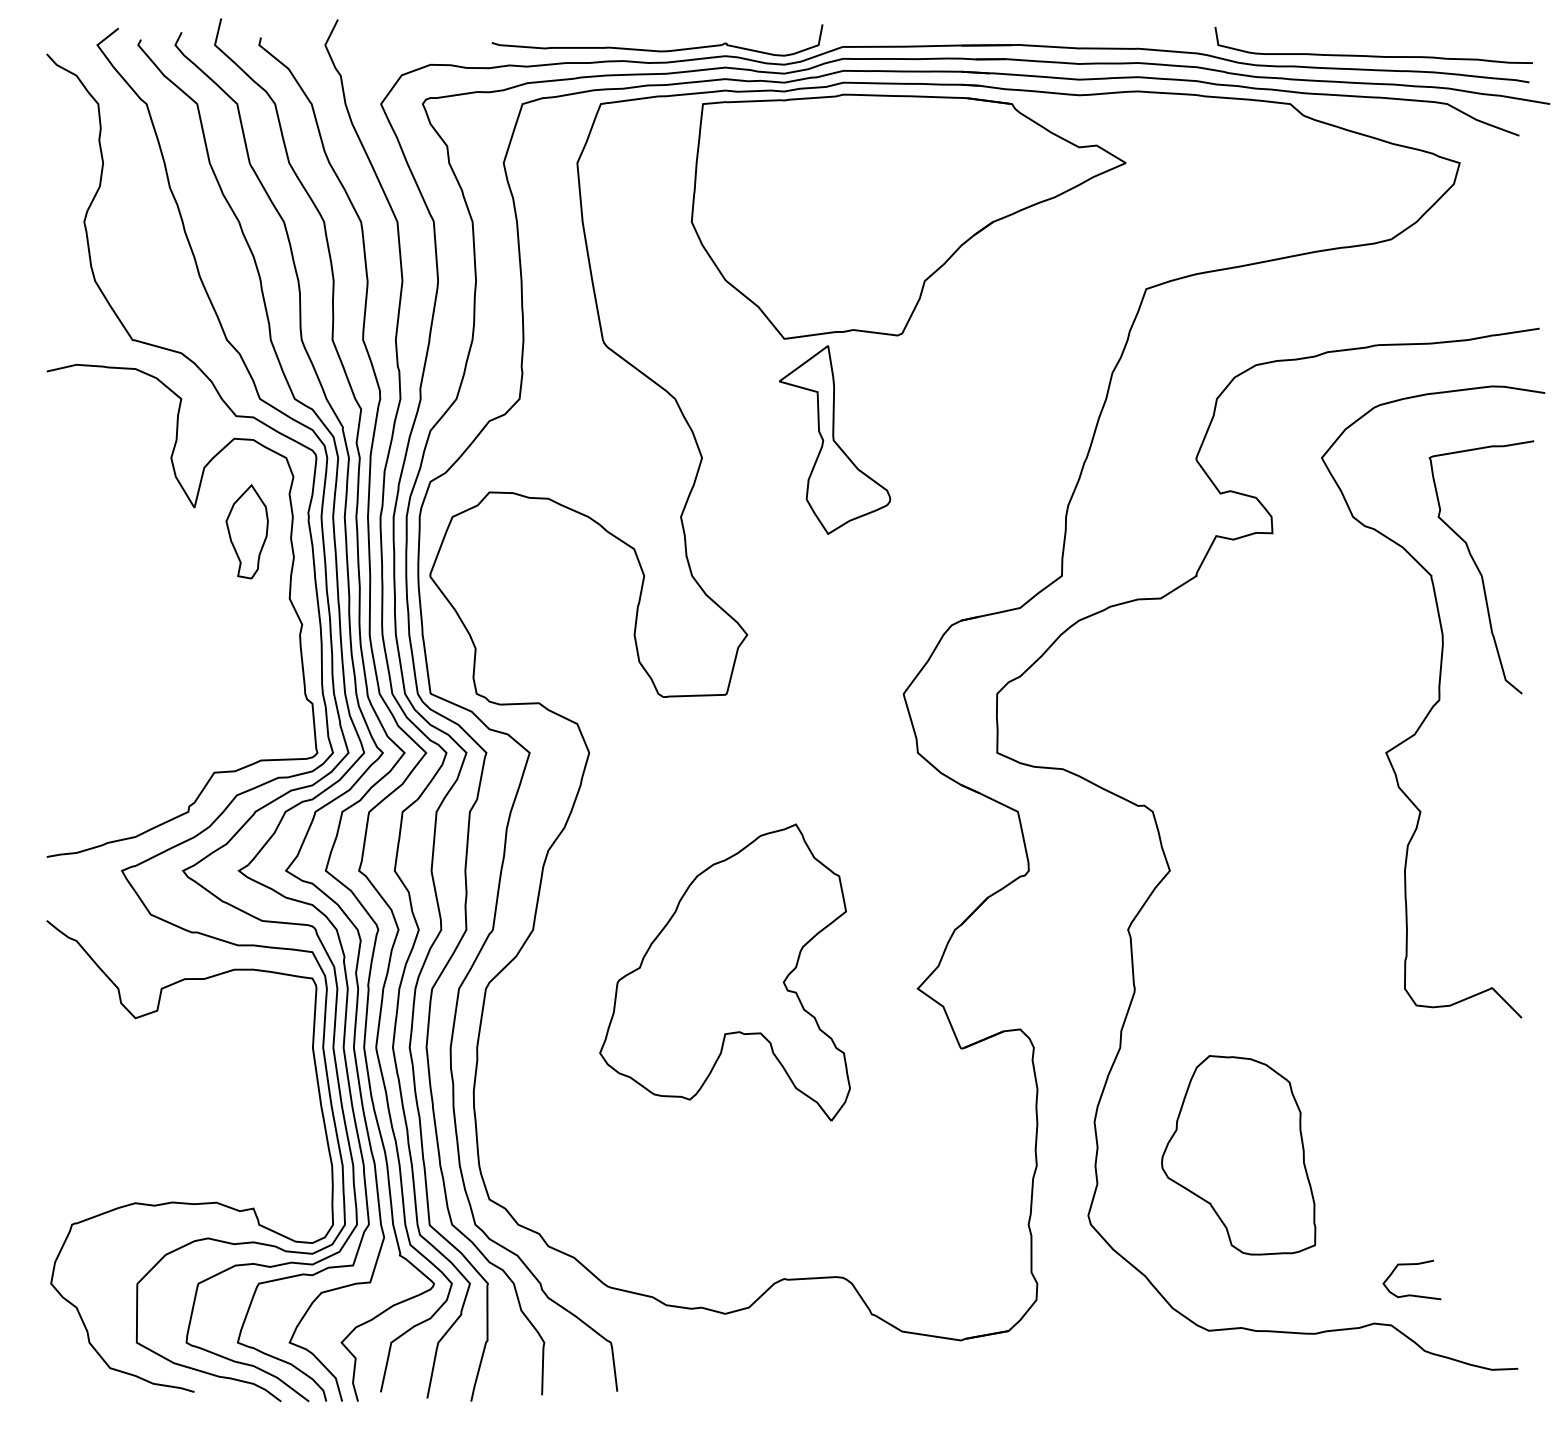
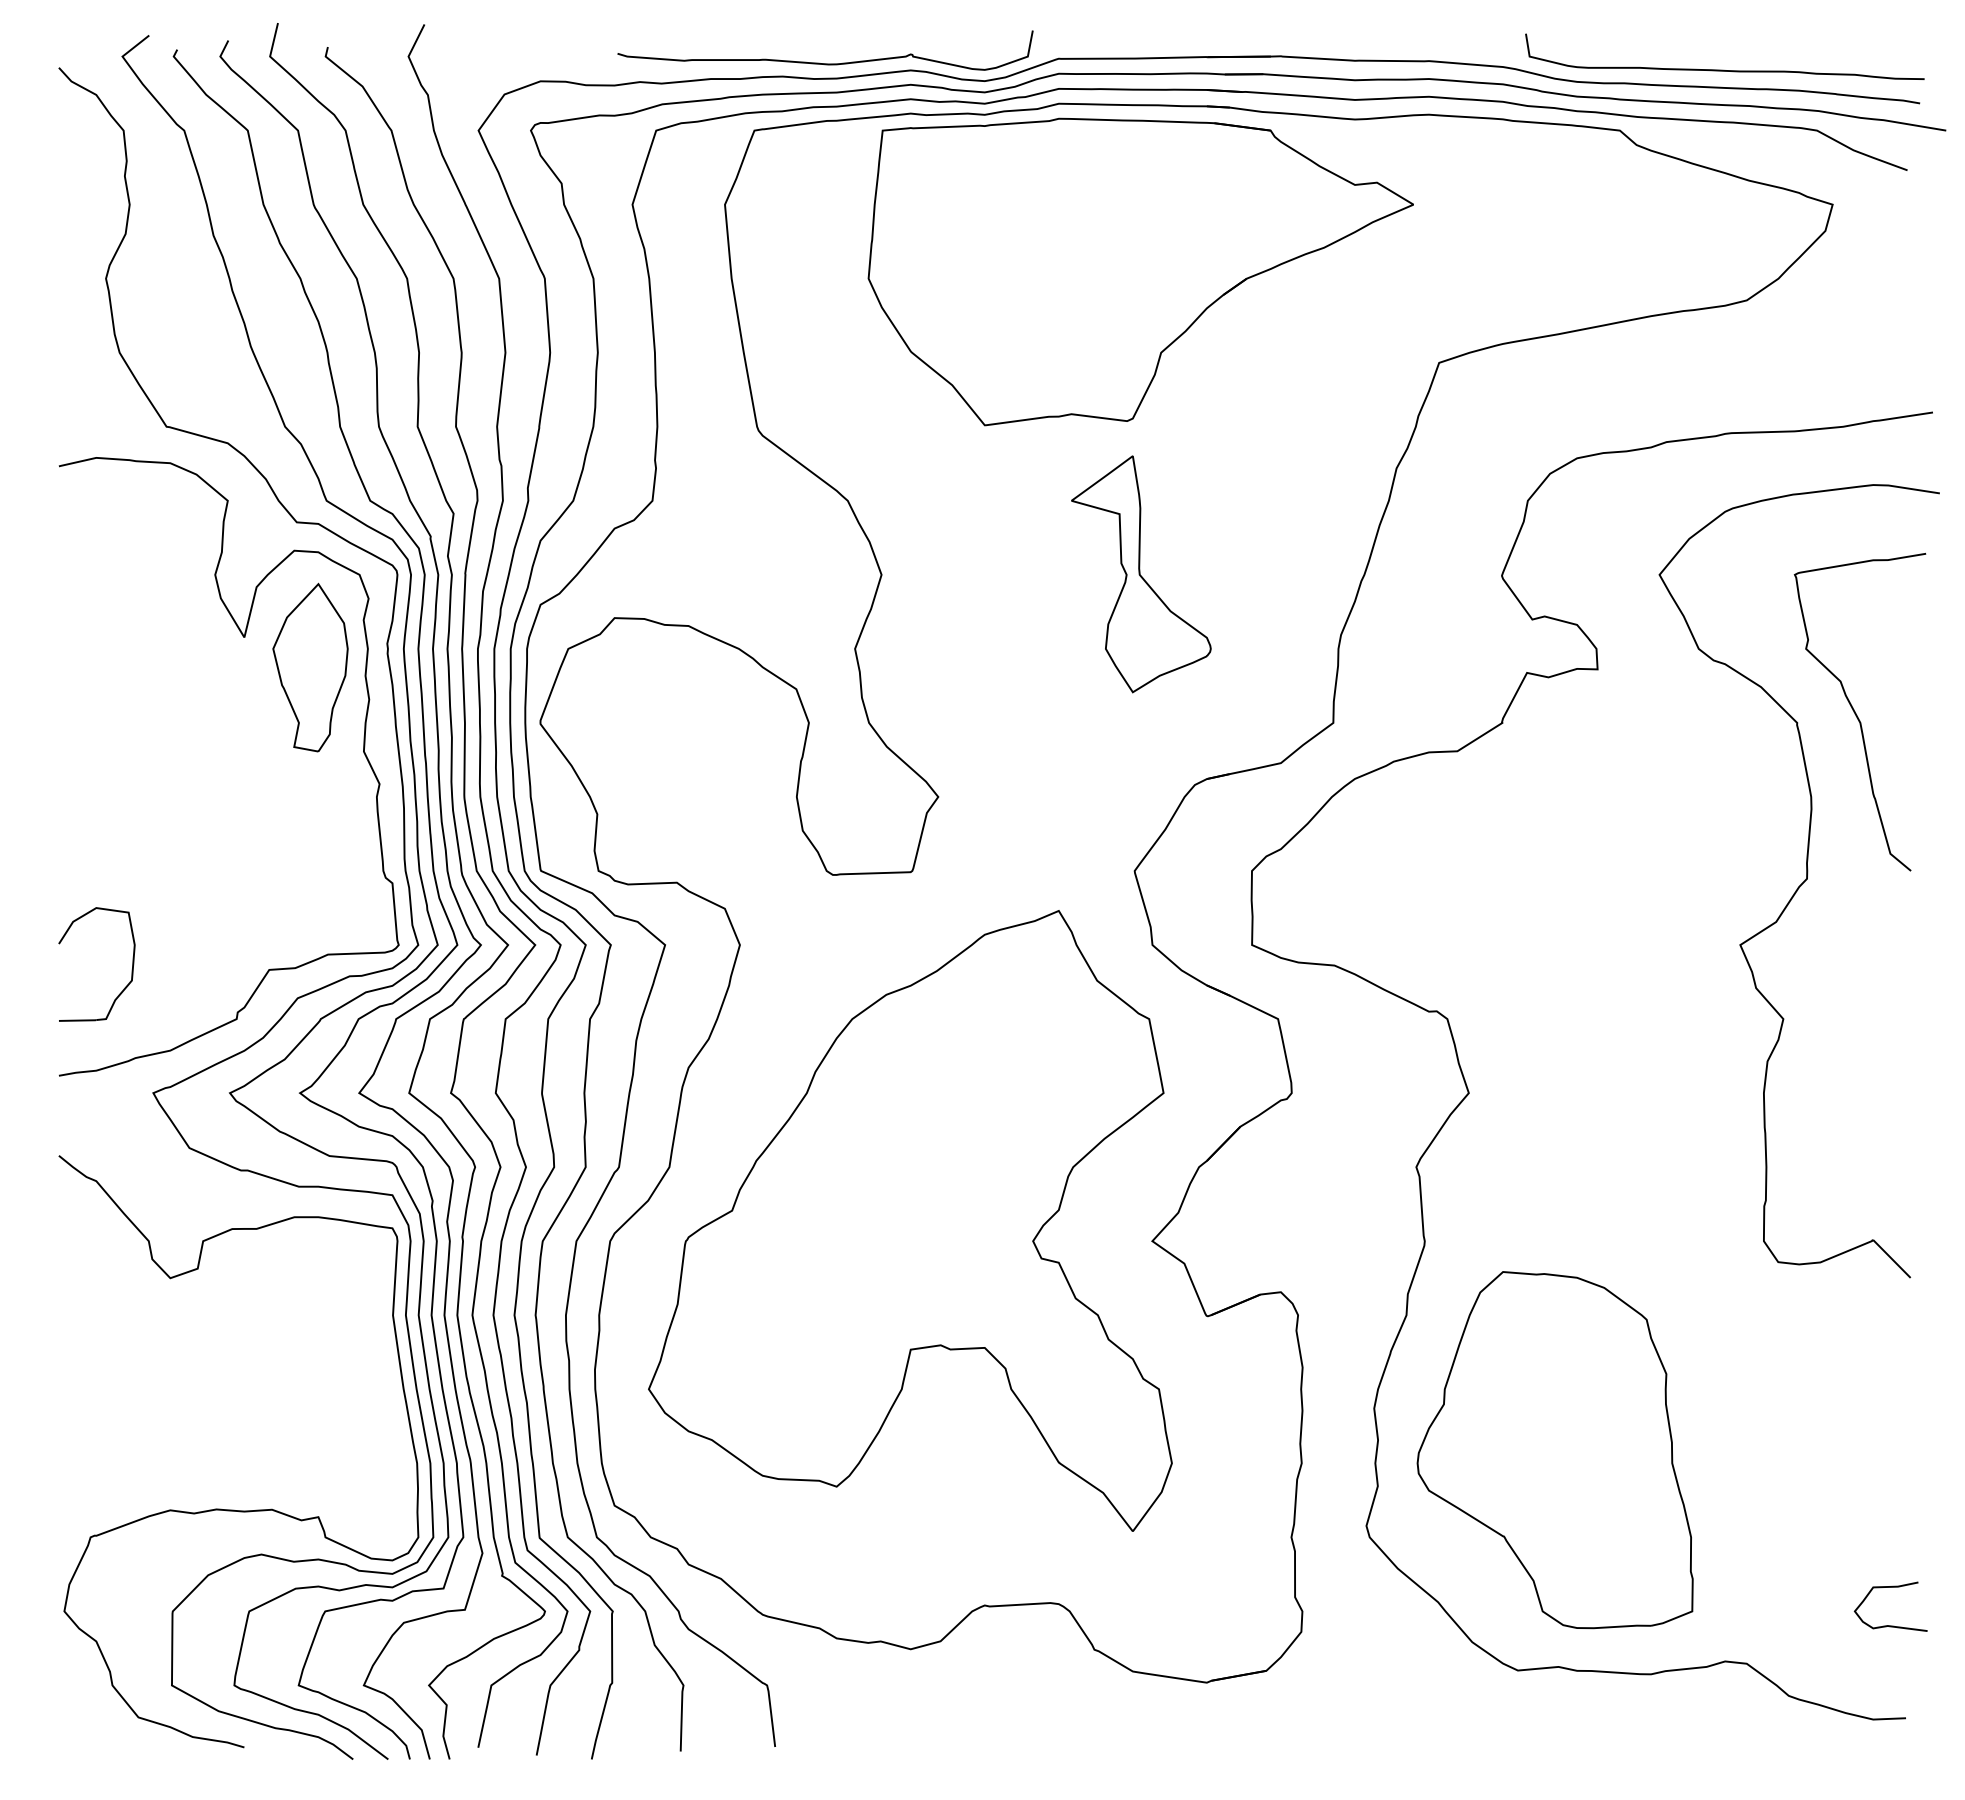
part: (835, 440) -> (1141, 574), moved
part: (247, 531) -> (310, 667), size x1.43
part: (104, 772) -> (131, 969), added
part: (725, 972) -> (910, 1220), size x1.67
part: (1238, 1155) -> (1554, 1450), size x1.43
curve: (1411, 1264) -> (1890, 1587), moved

